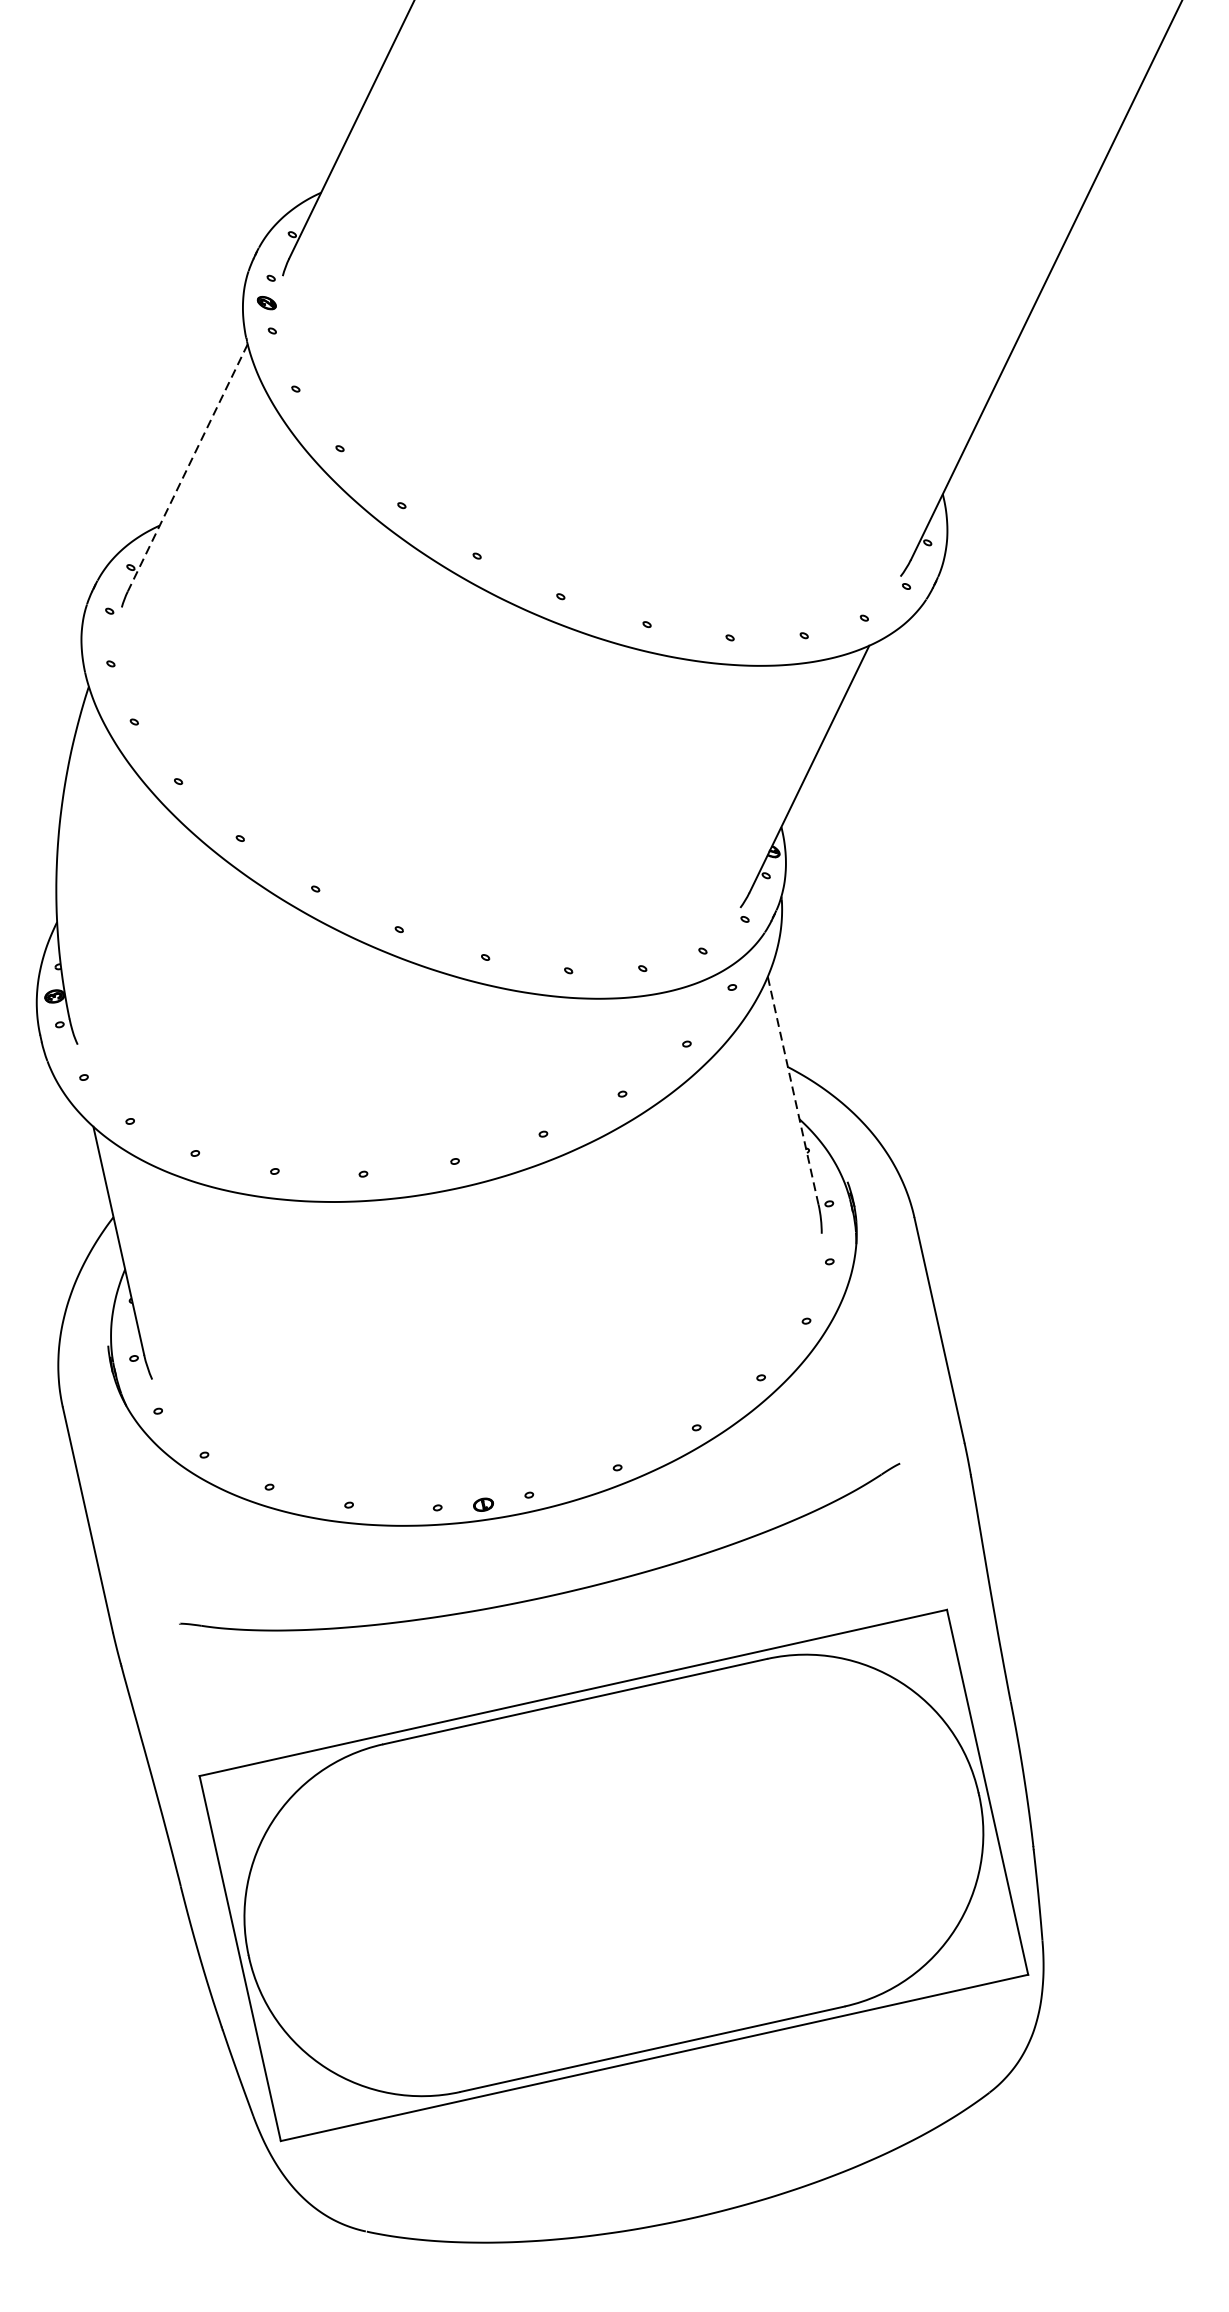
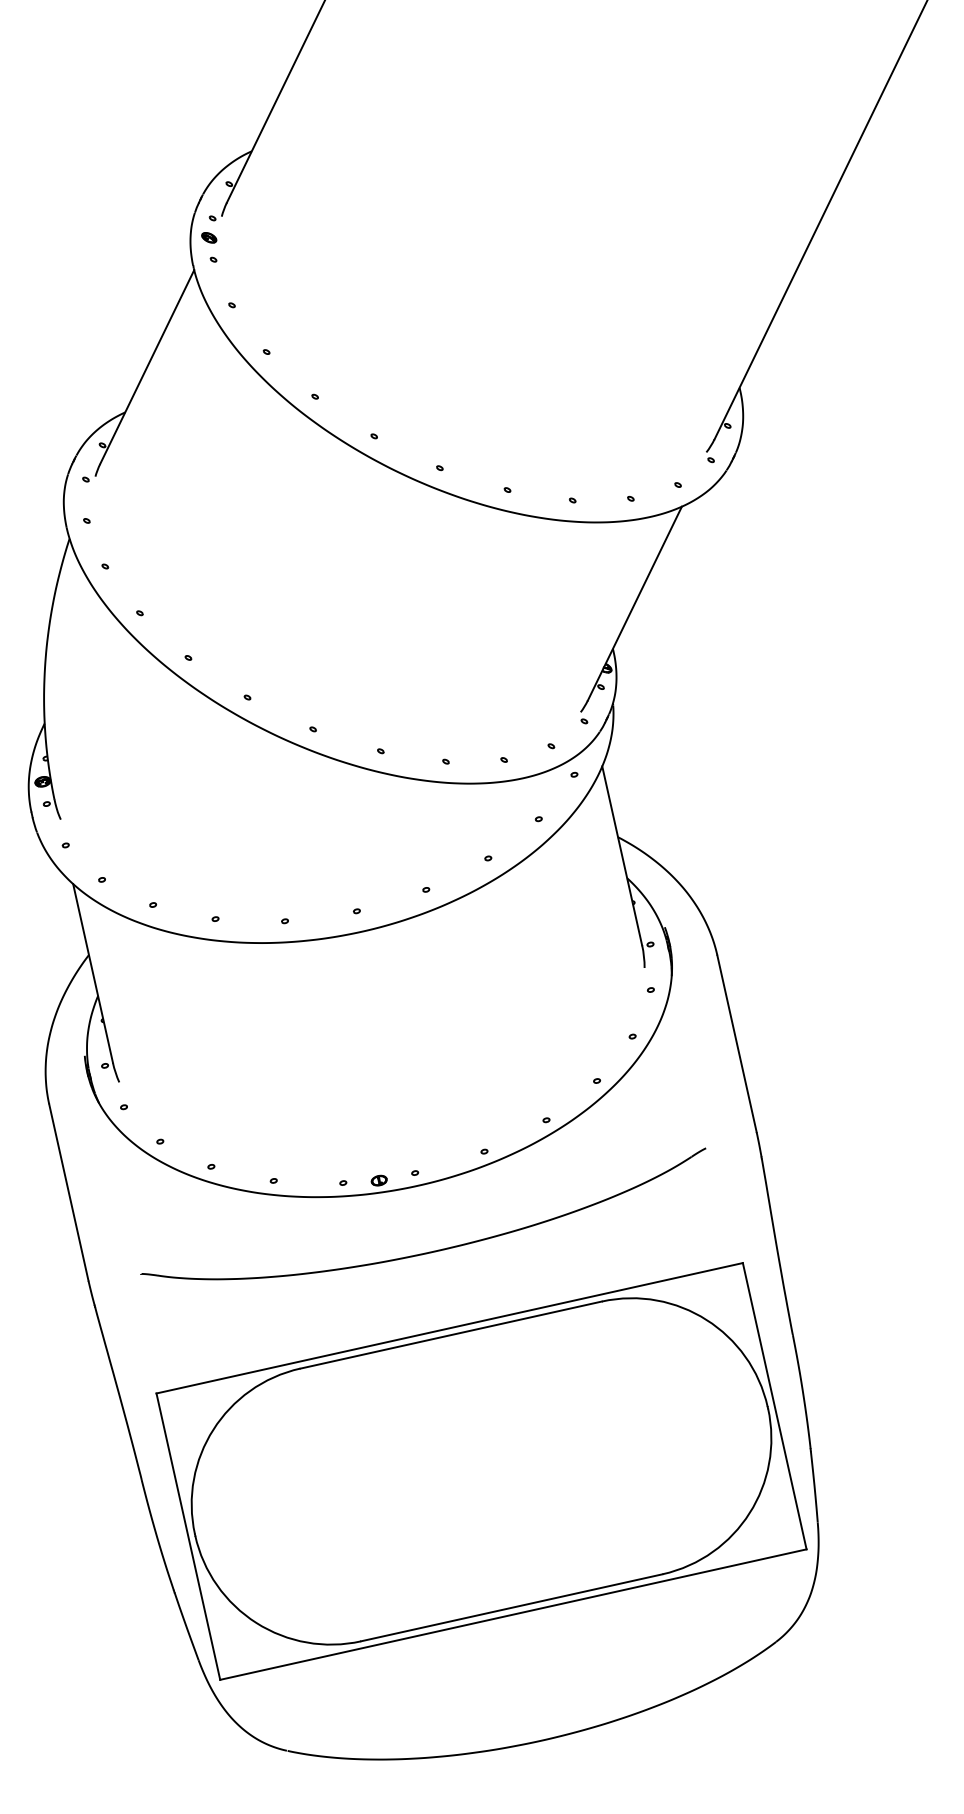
line: (188, 468) -> (147, 367), dashed -> solid
line: (793, 1090) -> (622, 855), dashed -> solid

